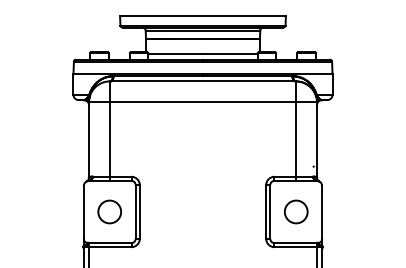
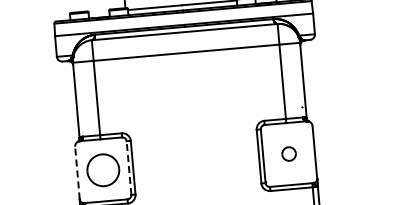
part: (109, 211) -> (102, 169), size x1.4
line: (135, 211) -> (128, 167), solid -> dashed
part: (296, 211) -> (289, 153), size x0.6
line: (83, 212) -> (77, 173), solid -> dashed

